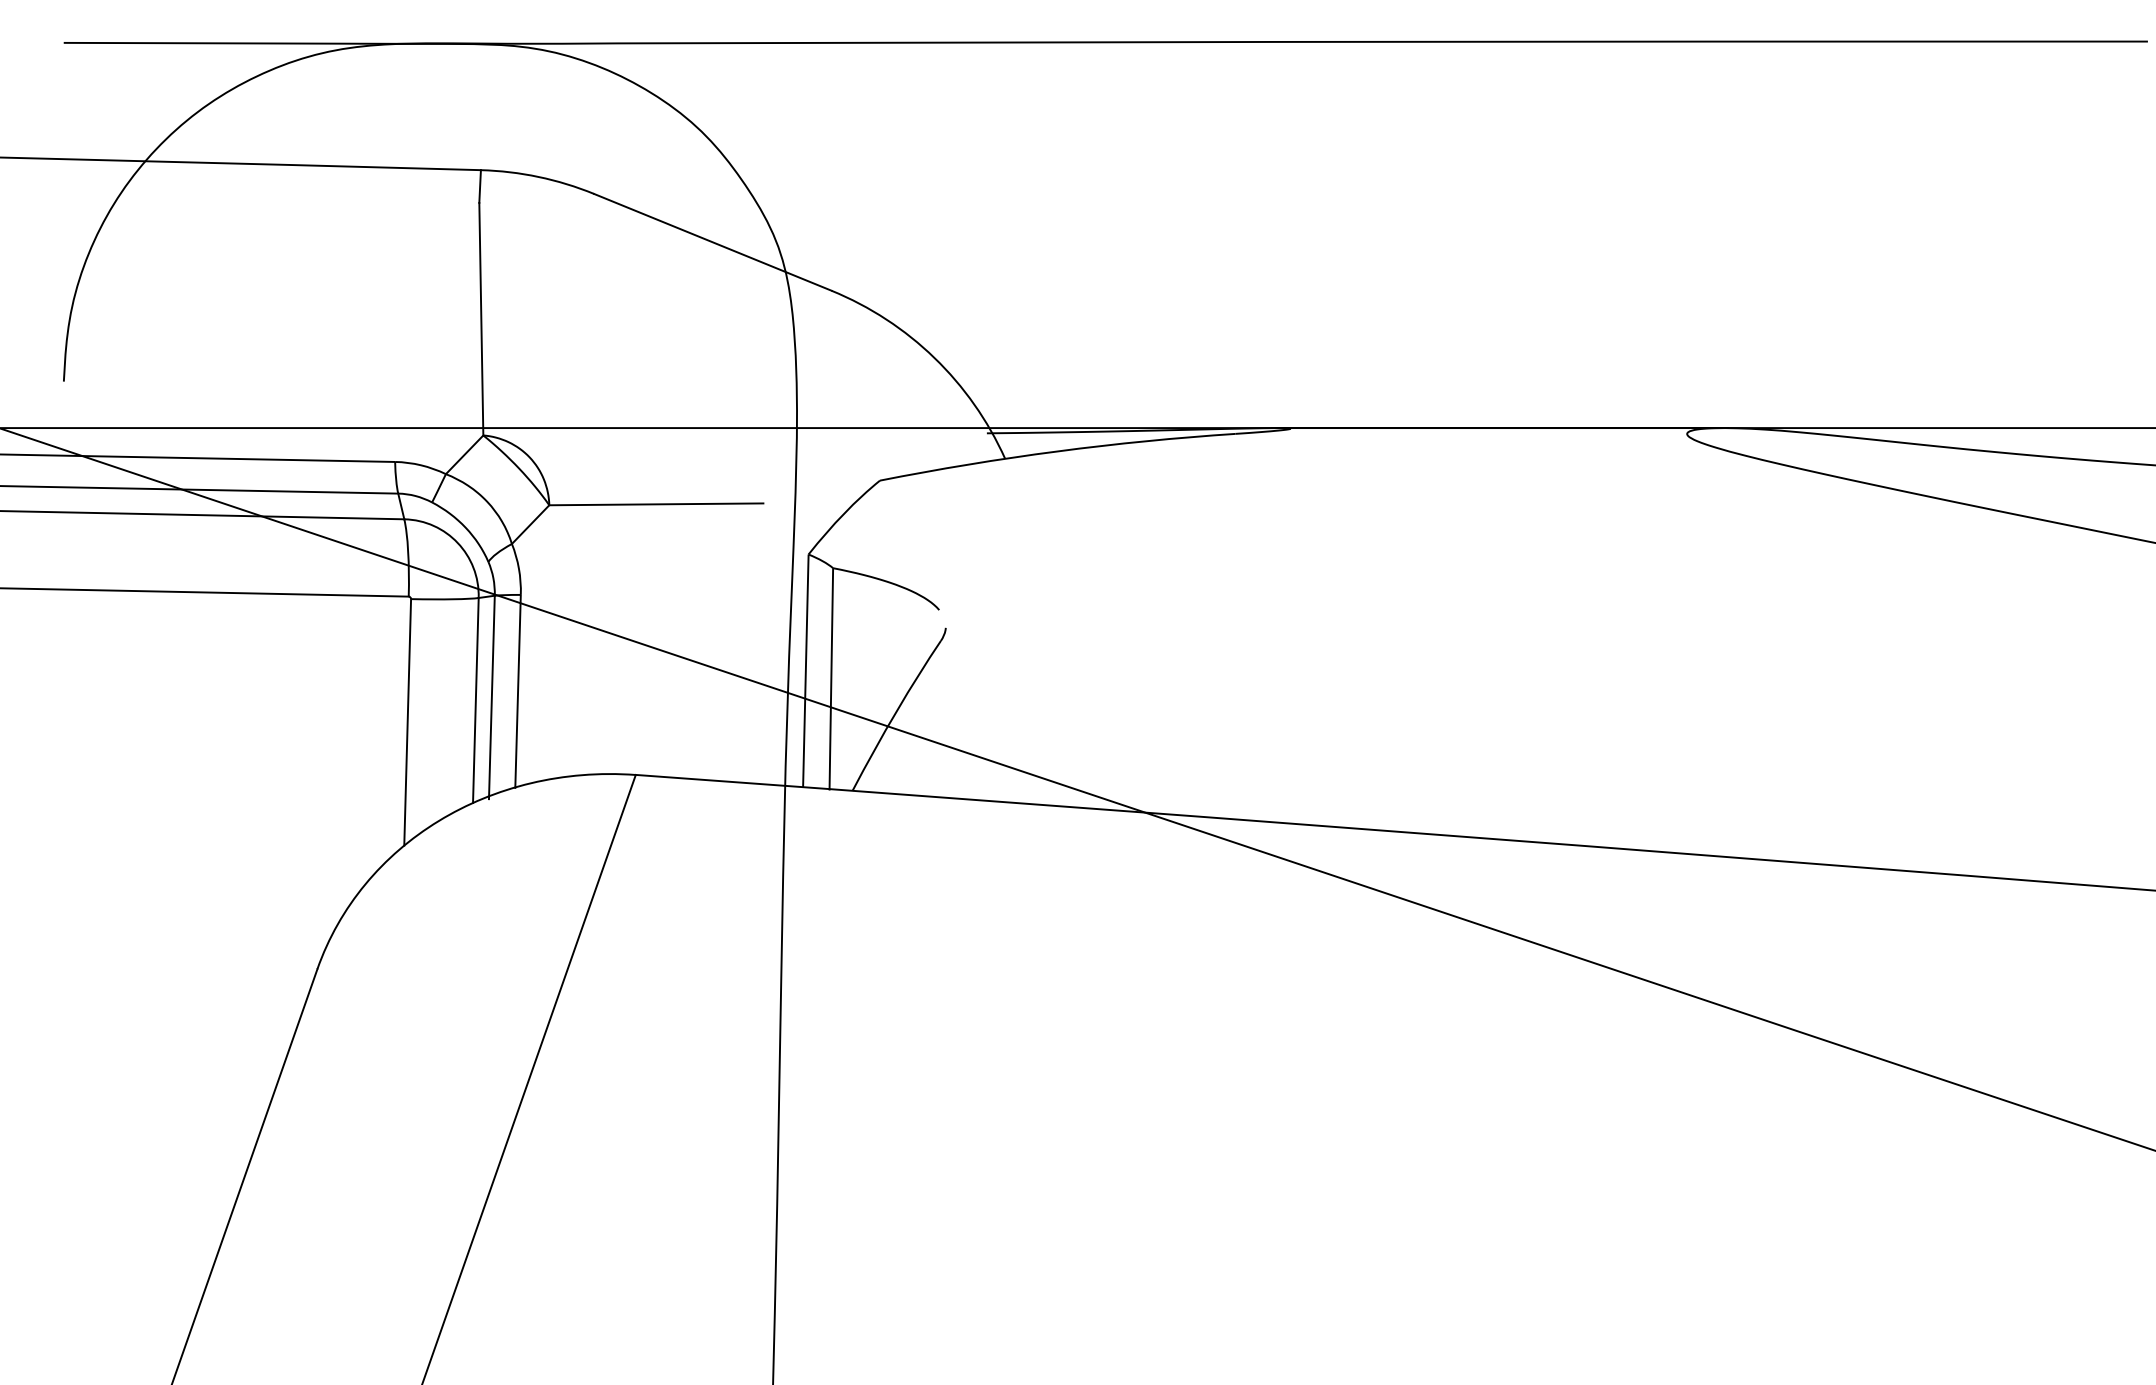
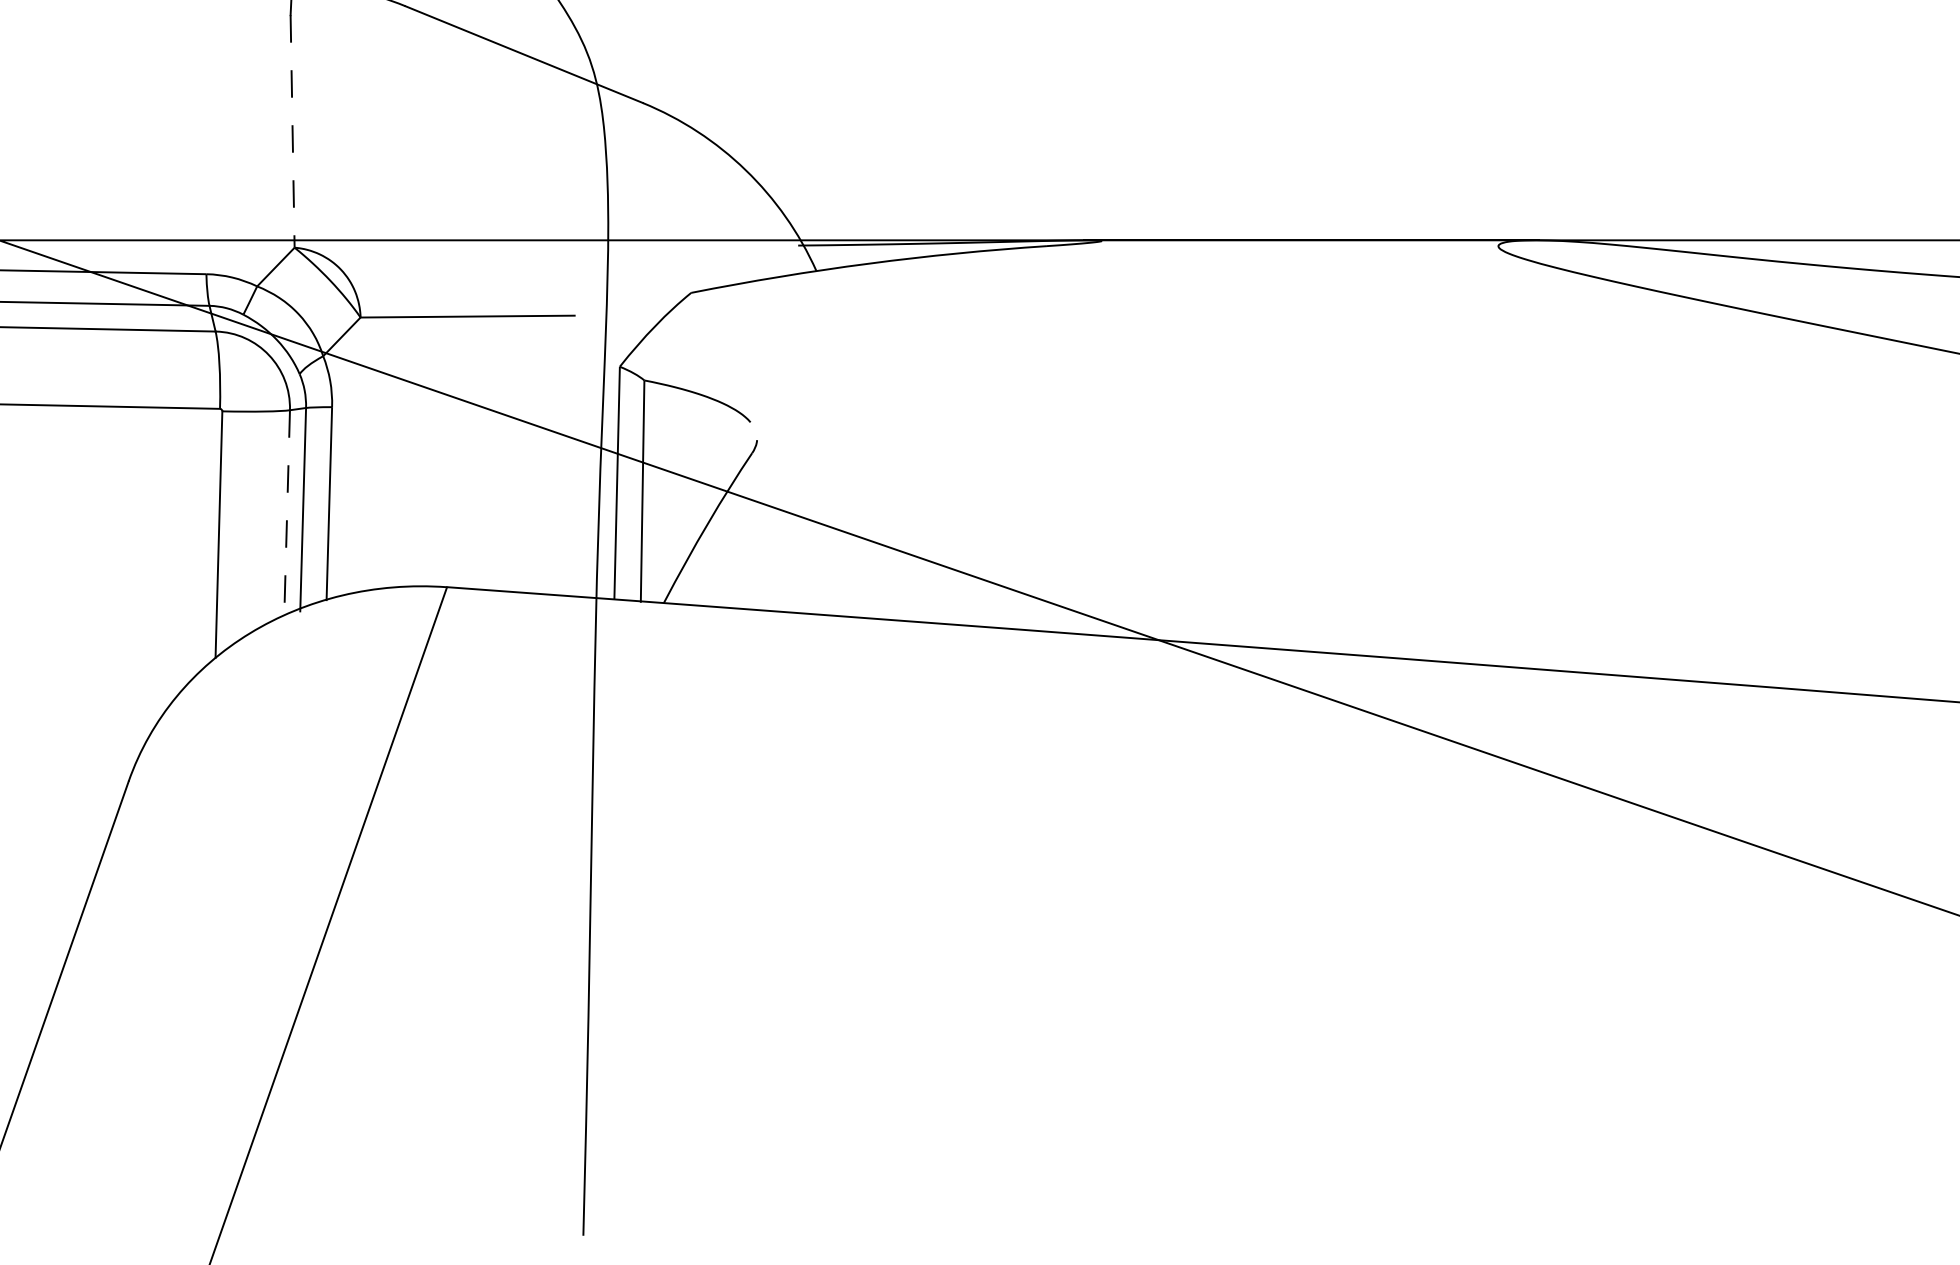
line: (481, 319) -> (292, 131), solid -> dashed
line: (475, 700) -> (286, 512), solid -> dashed

